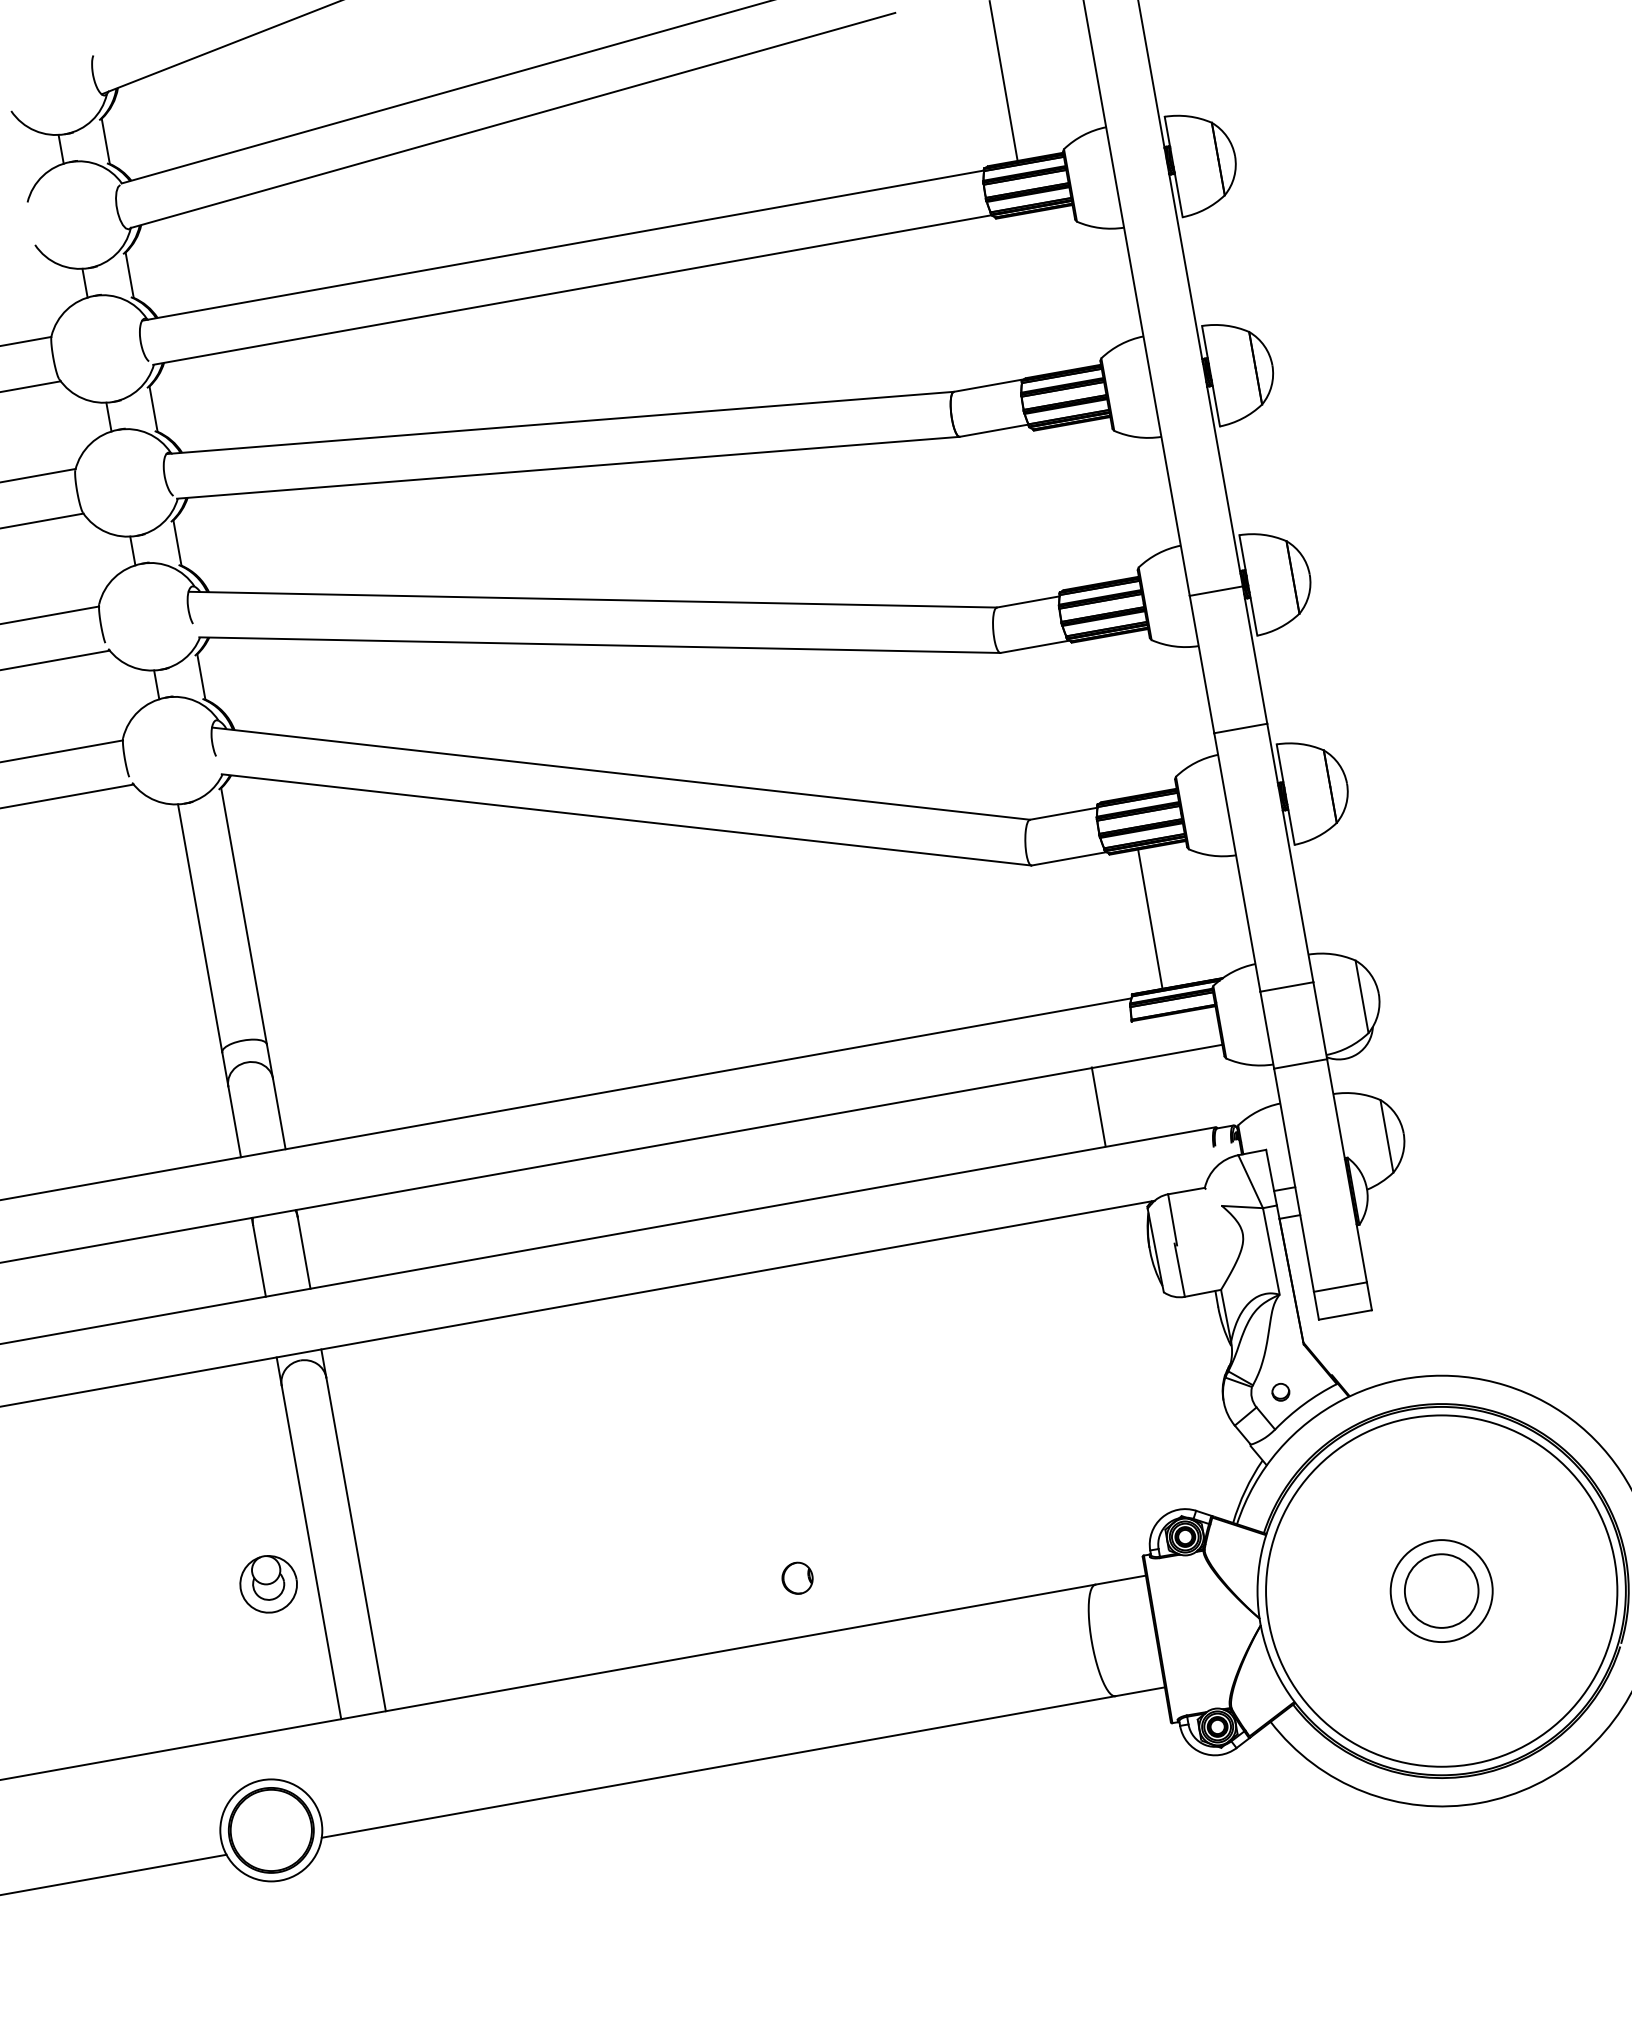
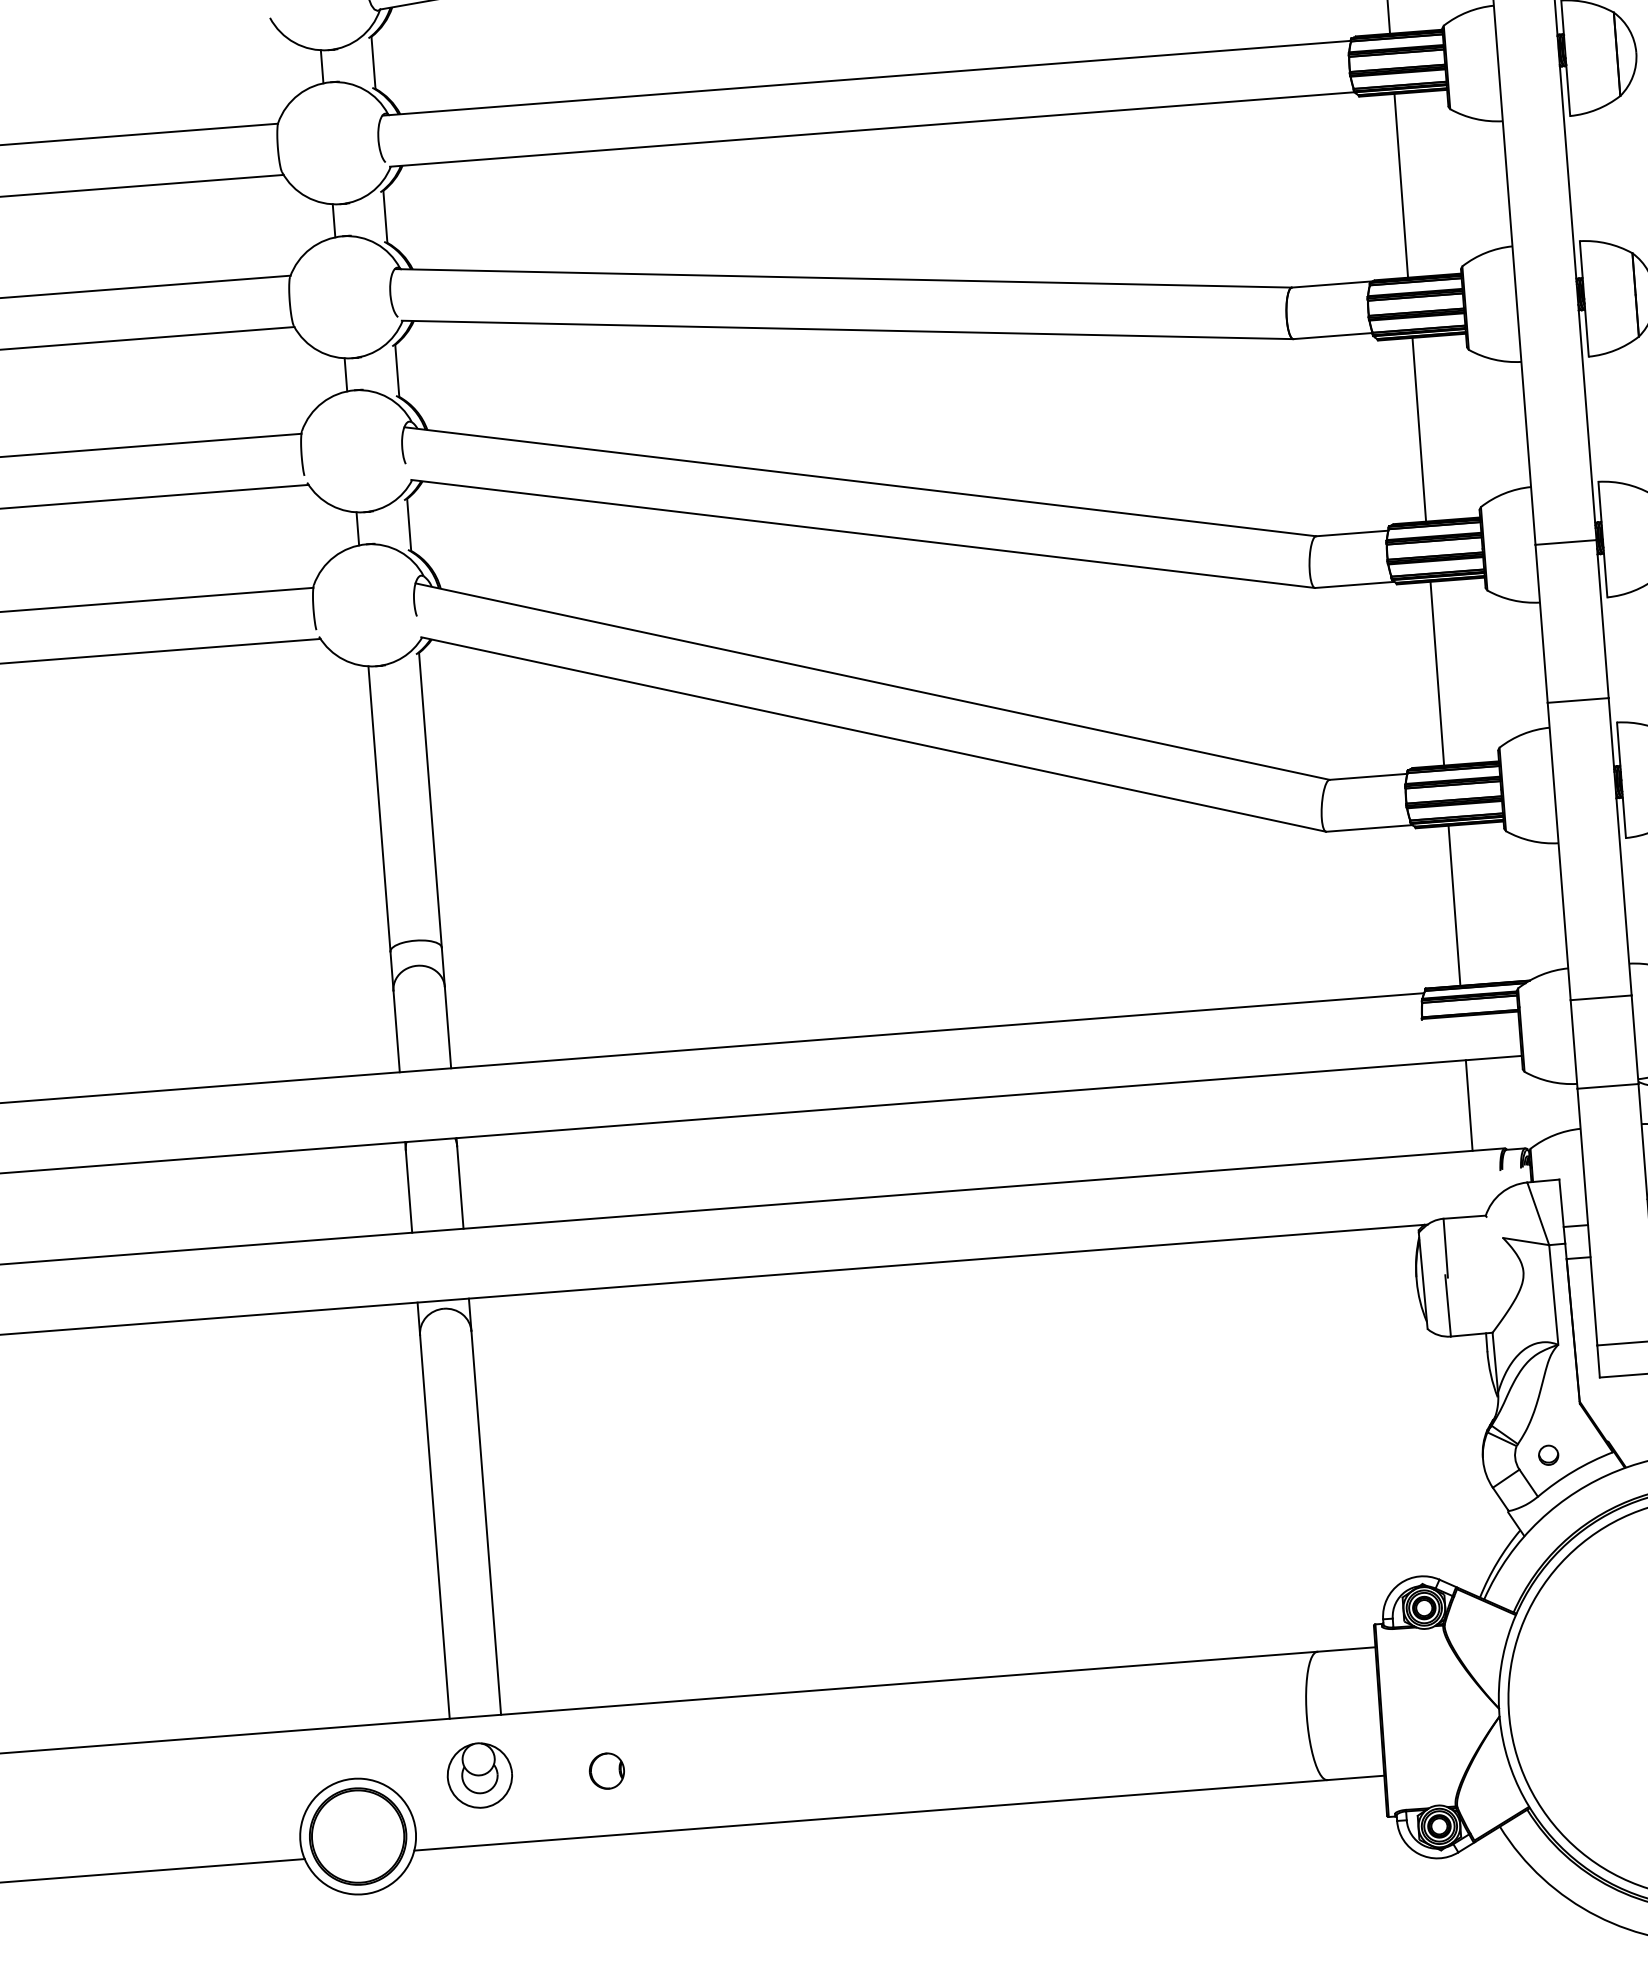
line: (1040, 293) -> (1400, 186), added
line: (1077, 505) -> (1418, 430), added
line: (1115, 717) -> (1437, 673), added
line: (1098, 1106) -> (1469, 1105), moved
part: (797, 1577) -> (606, 1770), moved
part: (268, 1584) -> (479, 1775), moved

